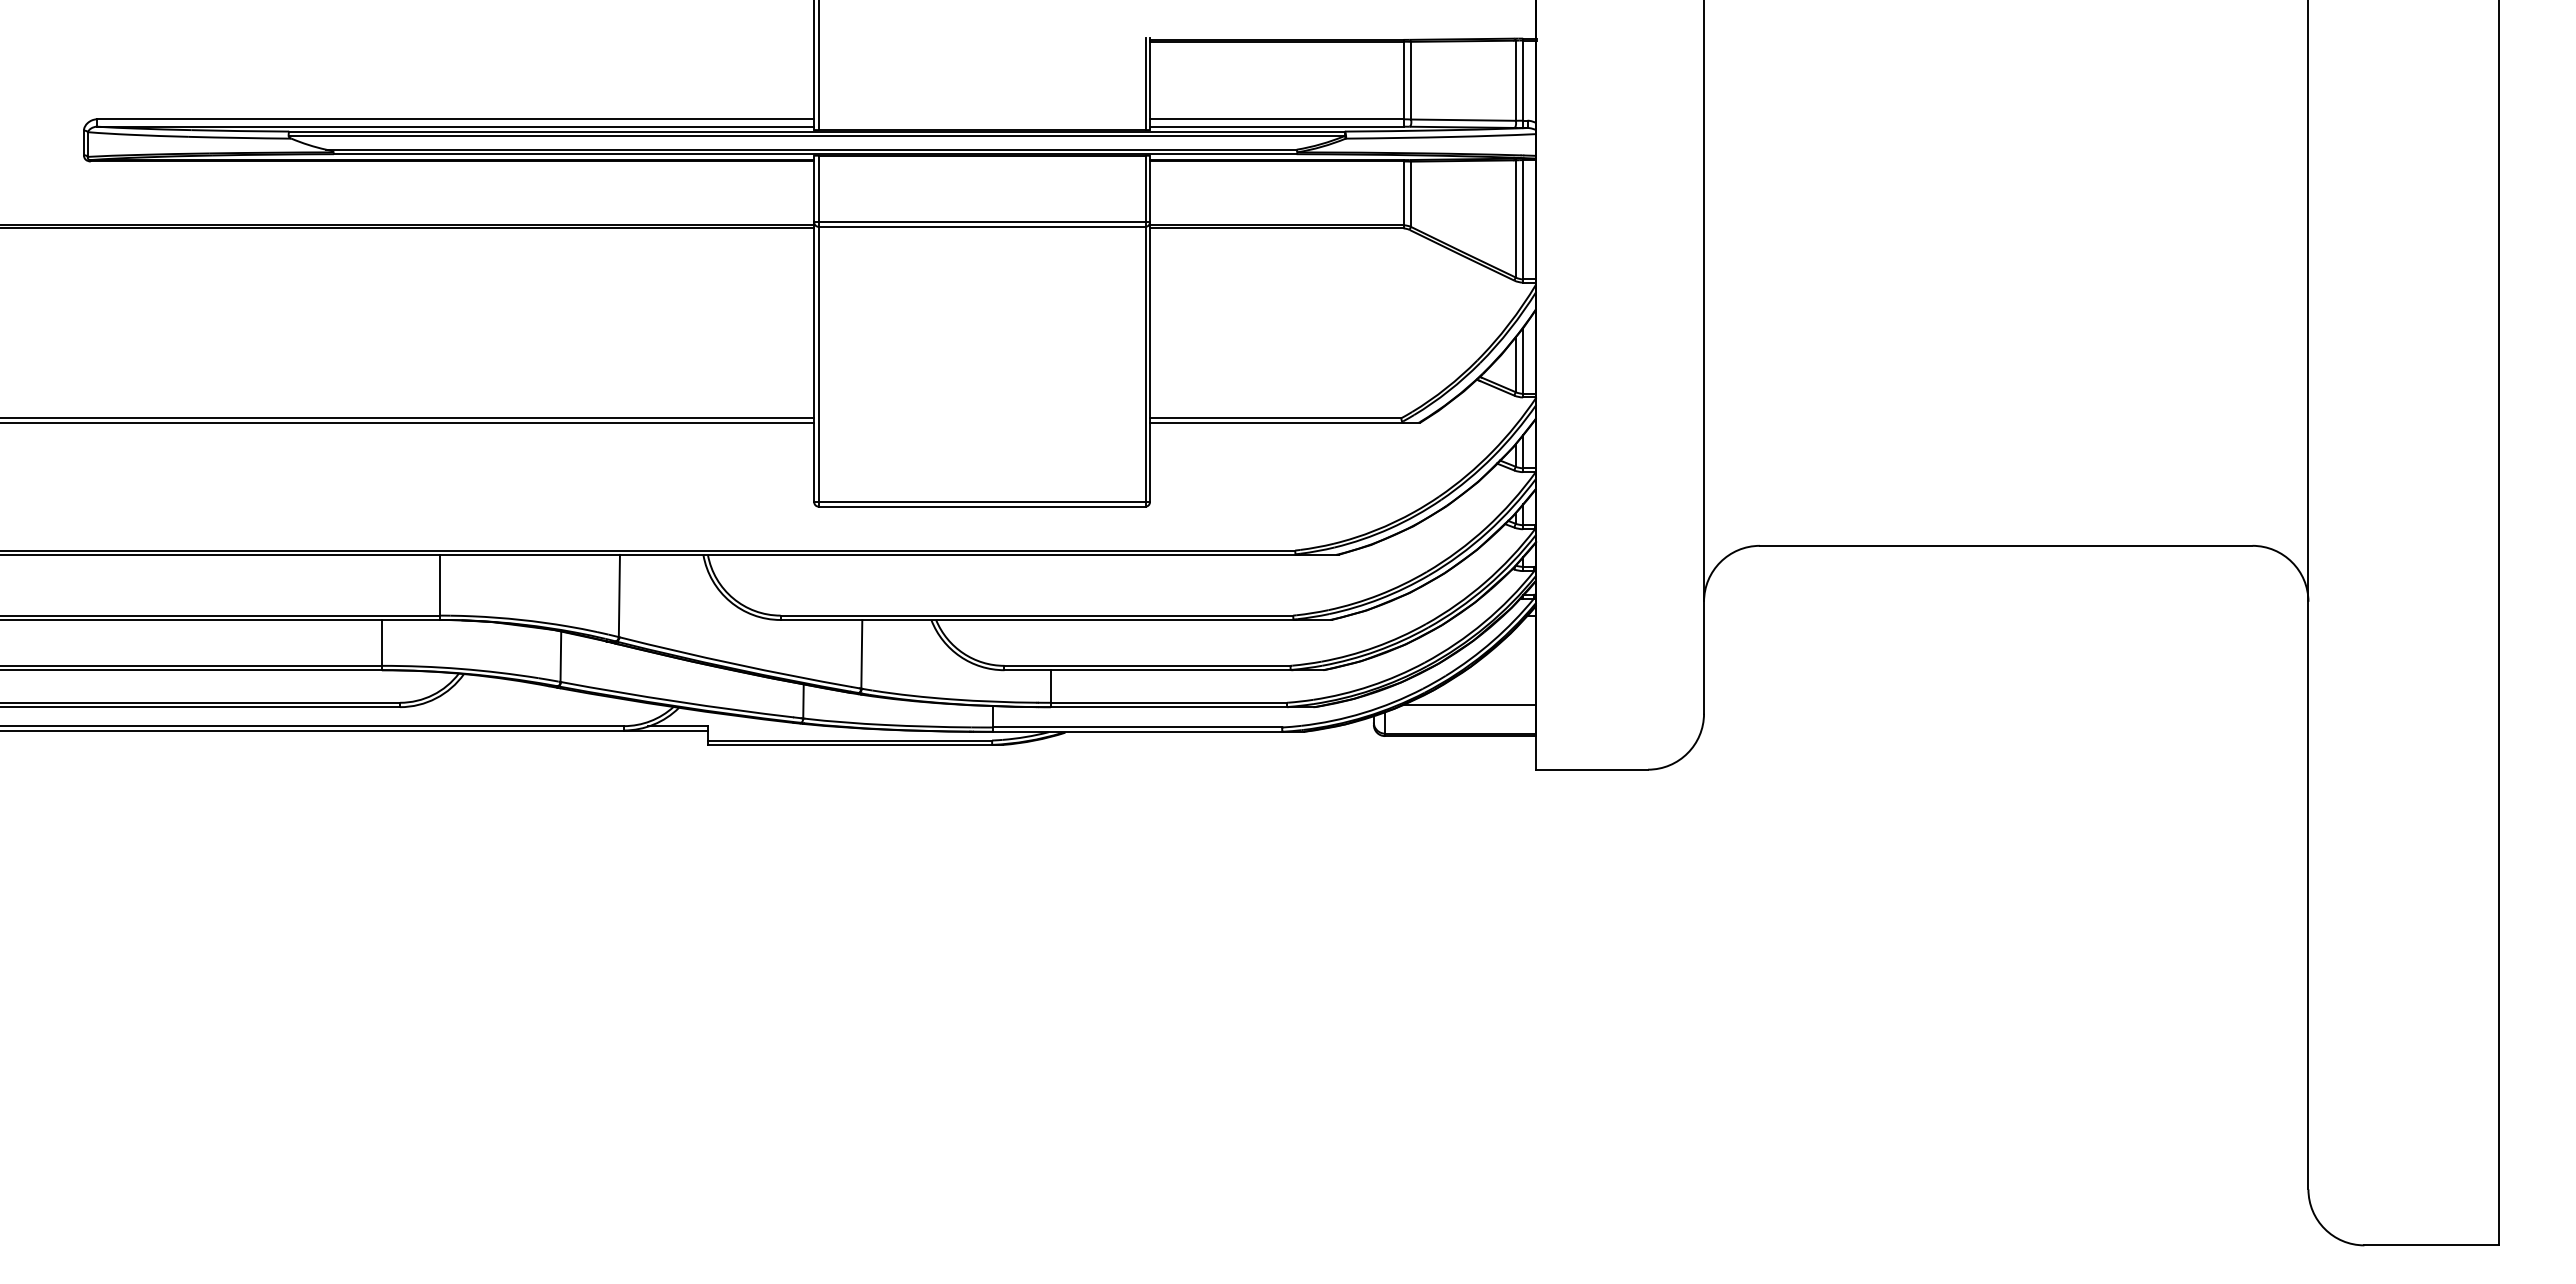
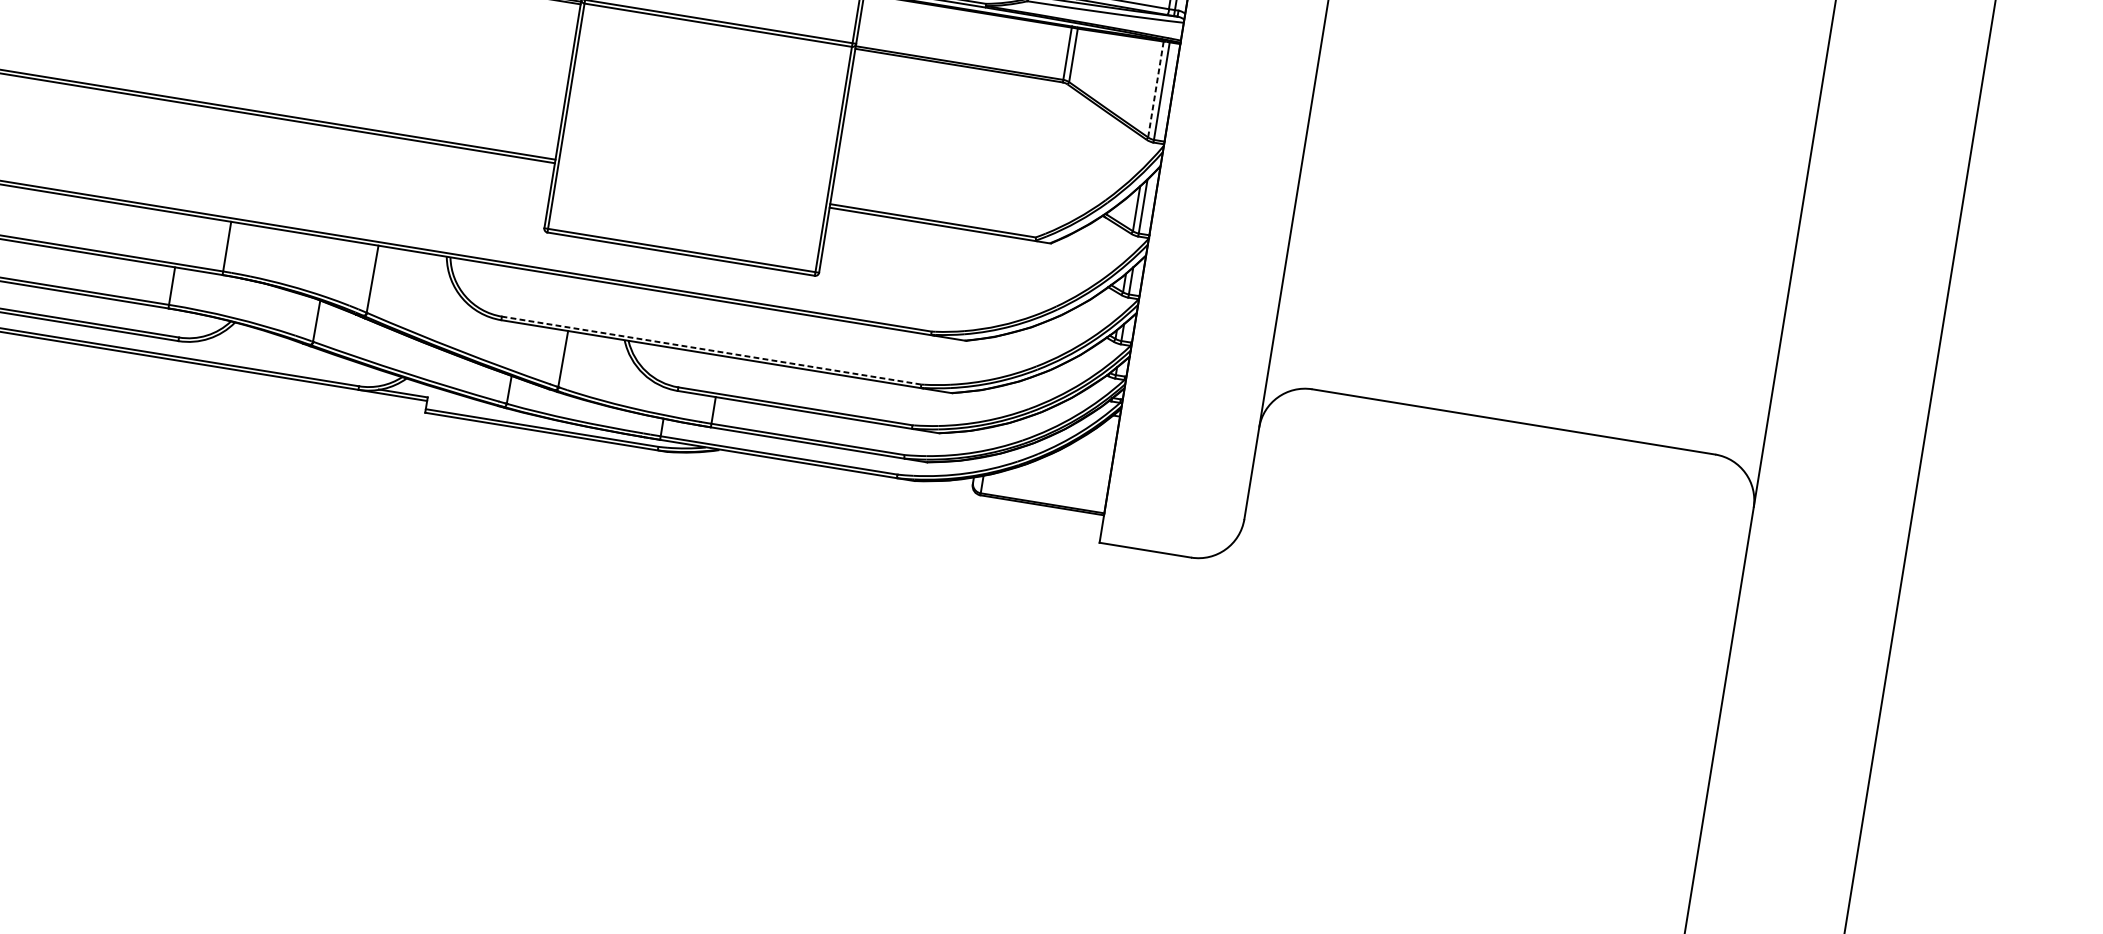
line: (1515, 218) -> (1155, 89), solid -> dashed
line: (1036, 615) -> (711, 350), solid -> dashed
line: (1469, 704) -> (1053, 480), removed

